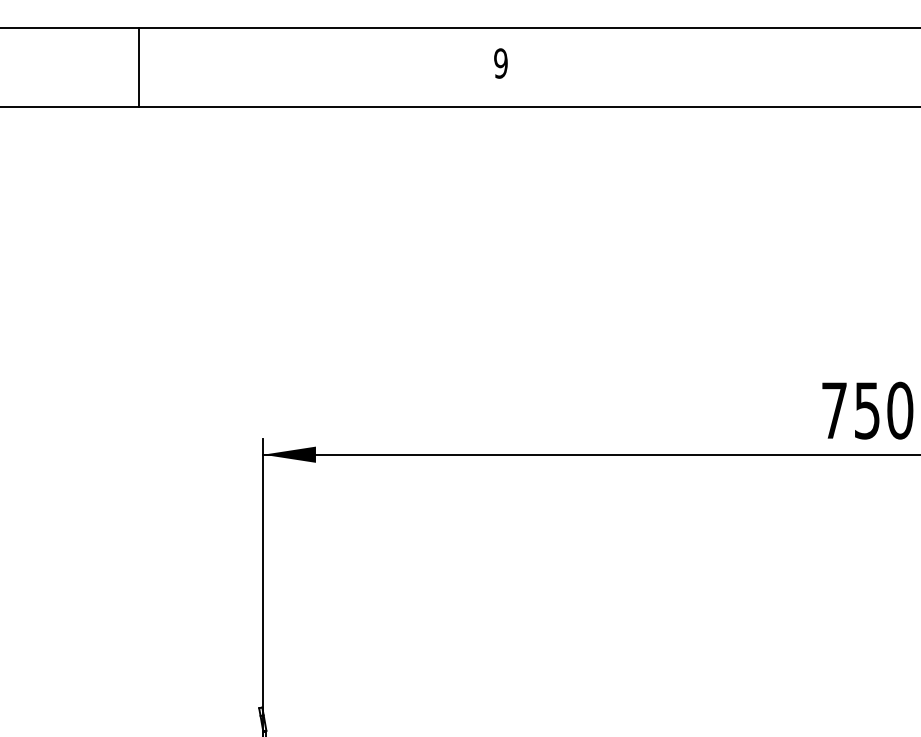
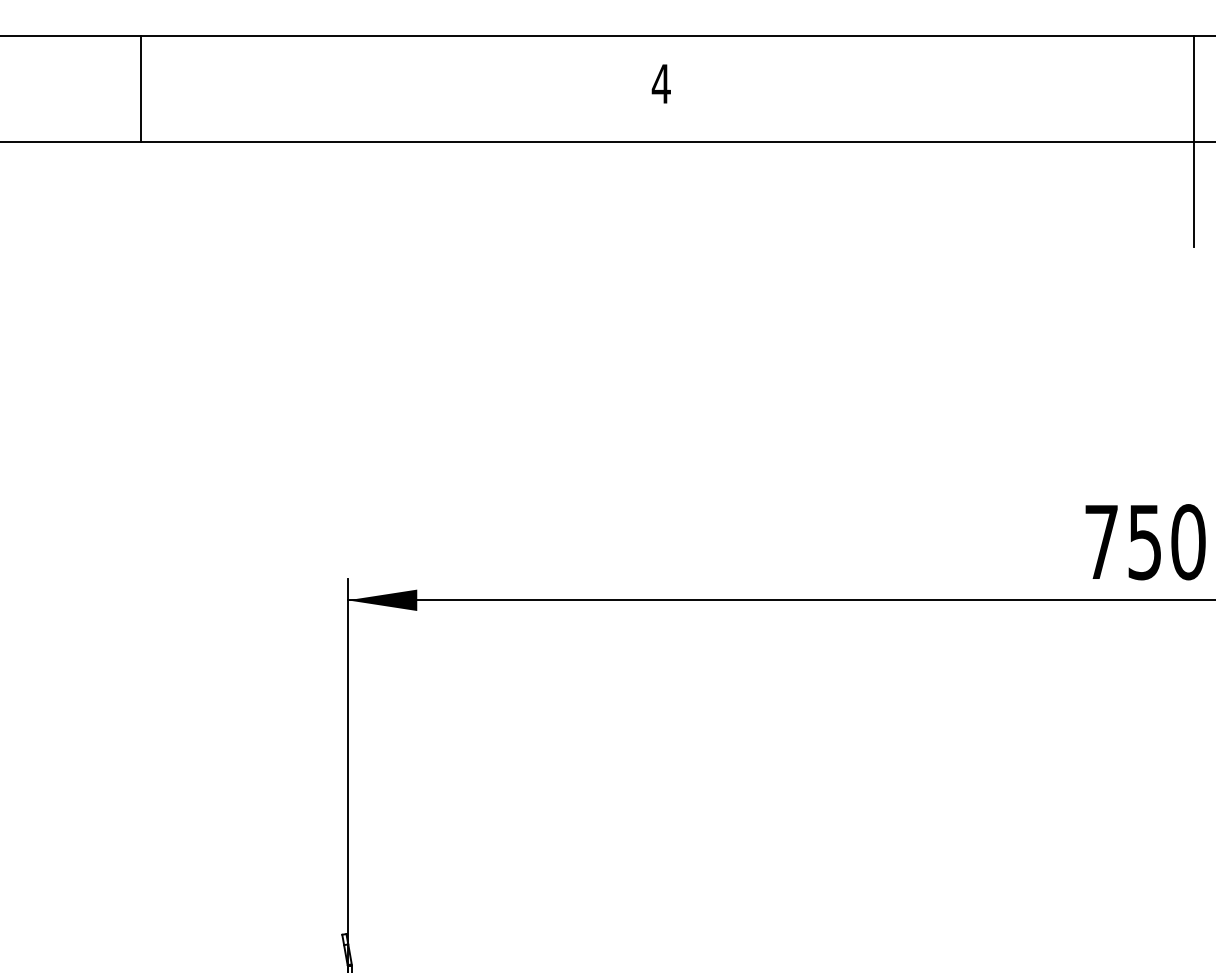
text: (500, 63) -> (660, 83), 9 -> 4
line: (138, 67) -> (140, 89), moved
line: (904, 107) -> (1194, 142), added

